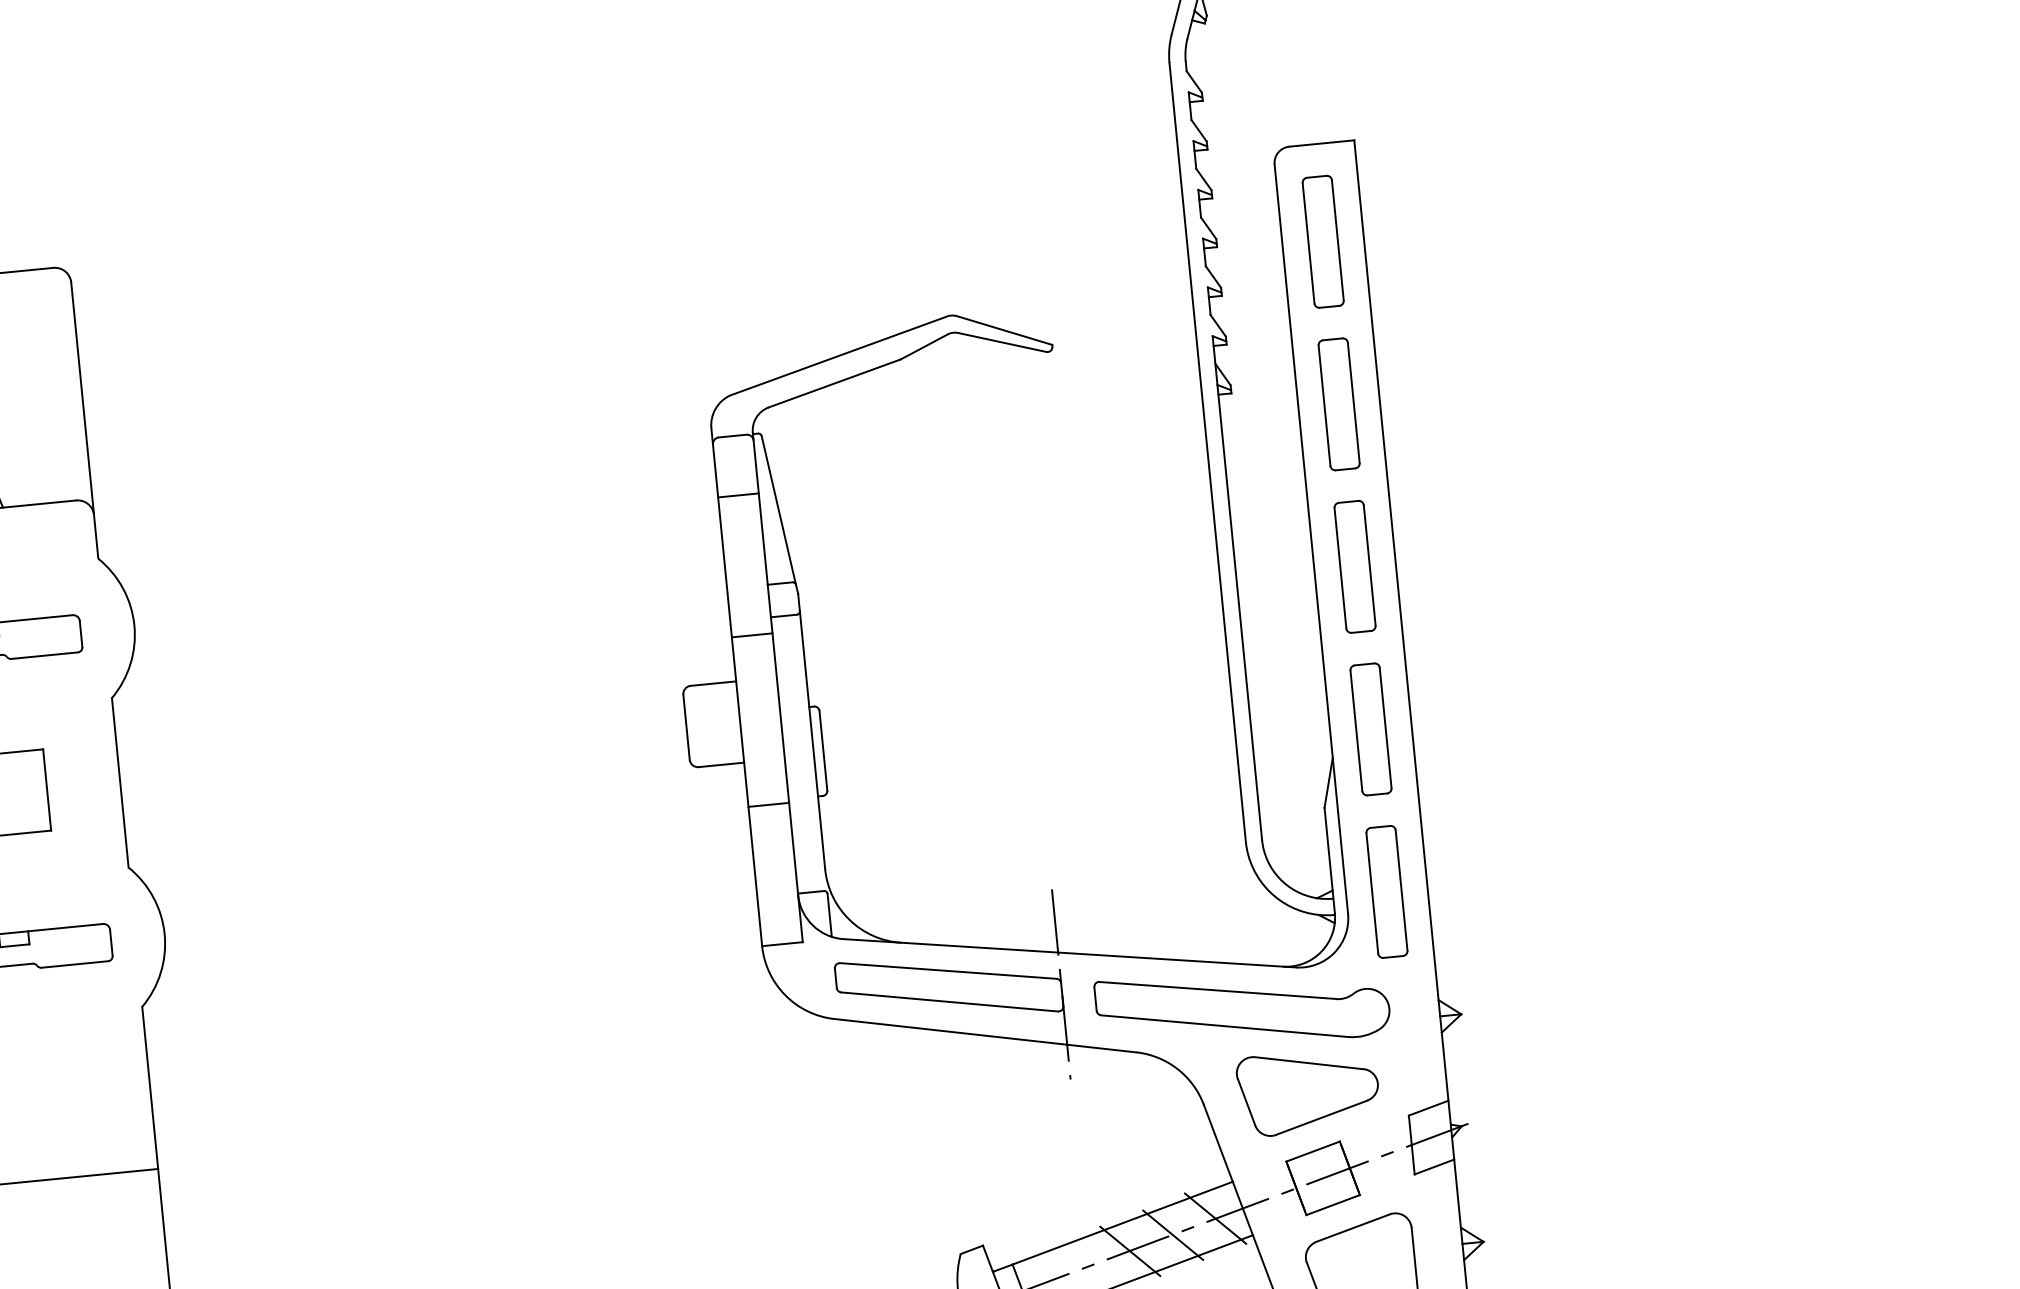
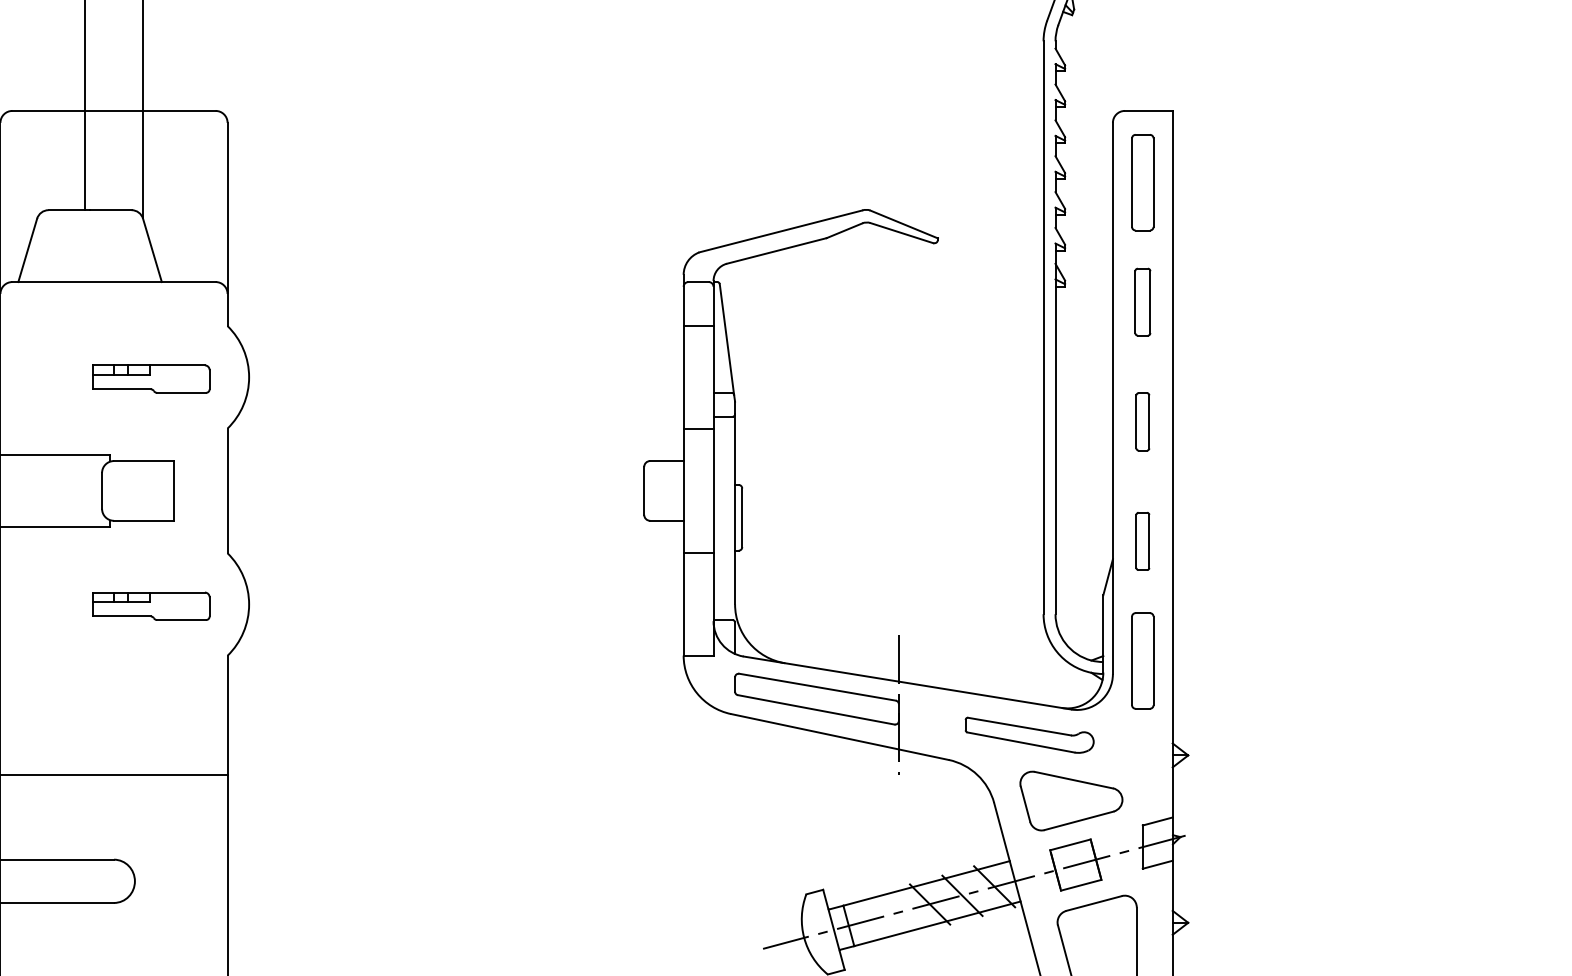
part: (1338, 403) -> (1142, 301), size x0.7
part: (1354, 566) -> (1142, 421), size x0.6
part: (1370, 729) -> (1142, 541), size x0.6
part: (1242, 1008) -> (1029, 735), size x0.6

